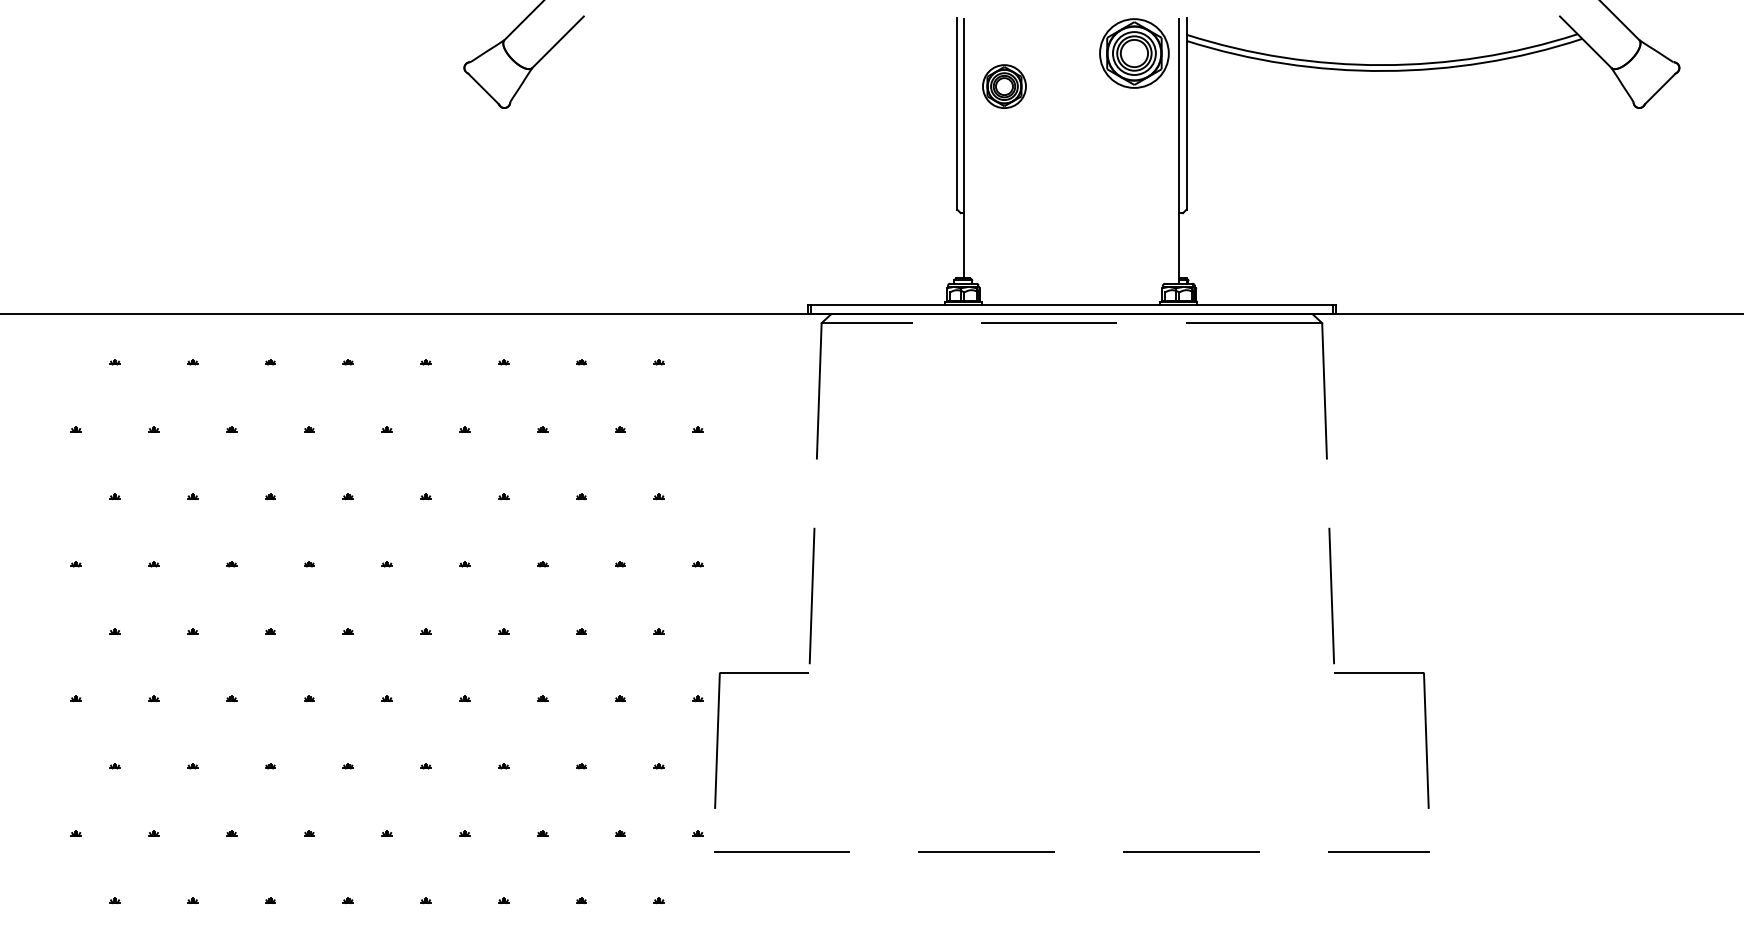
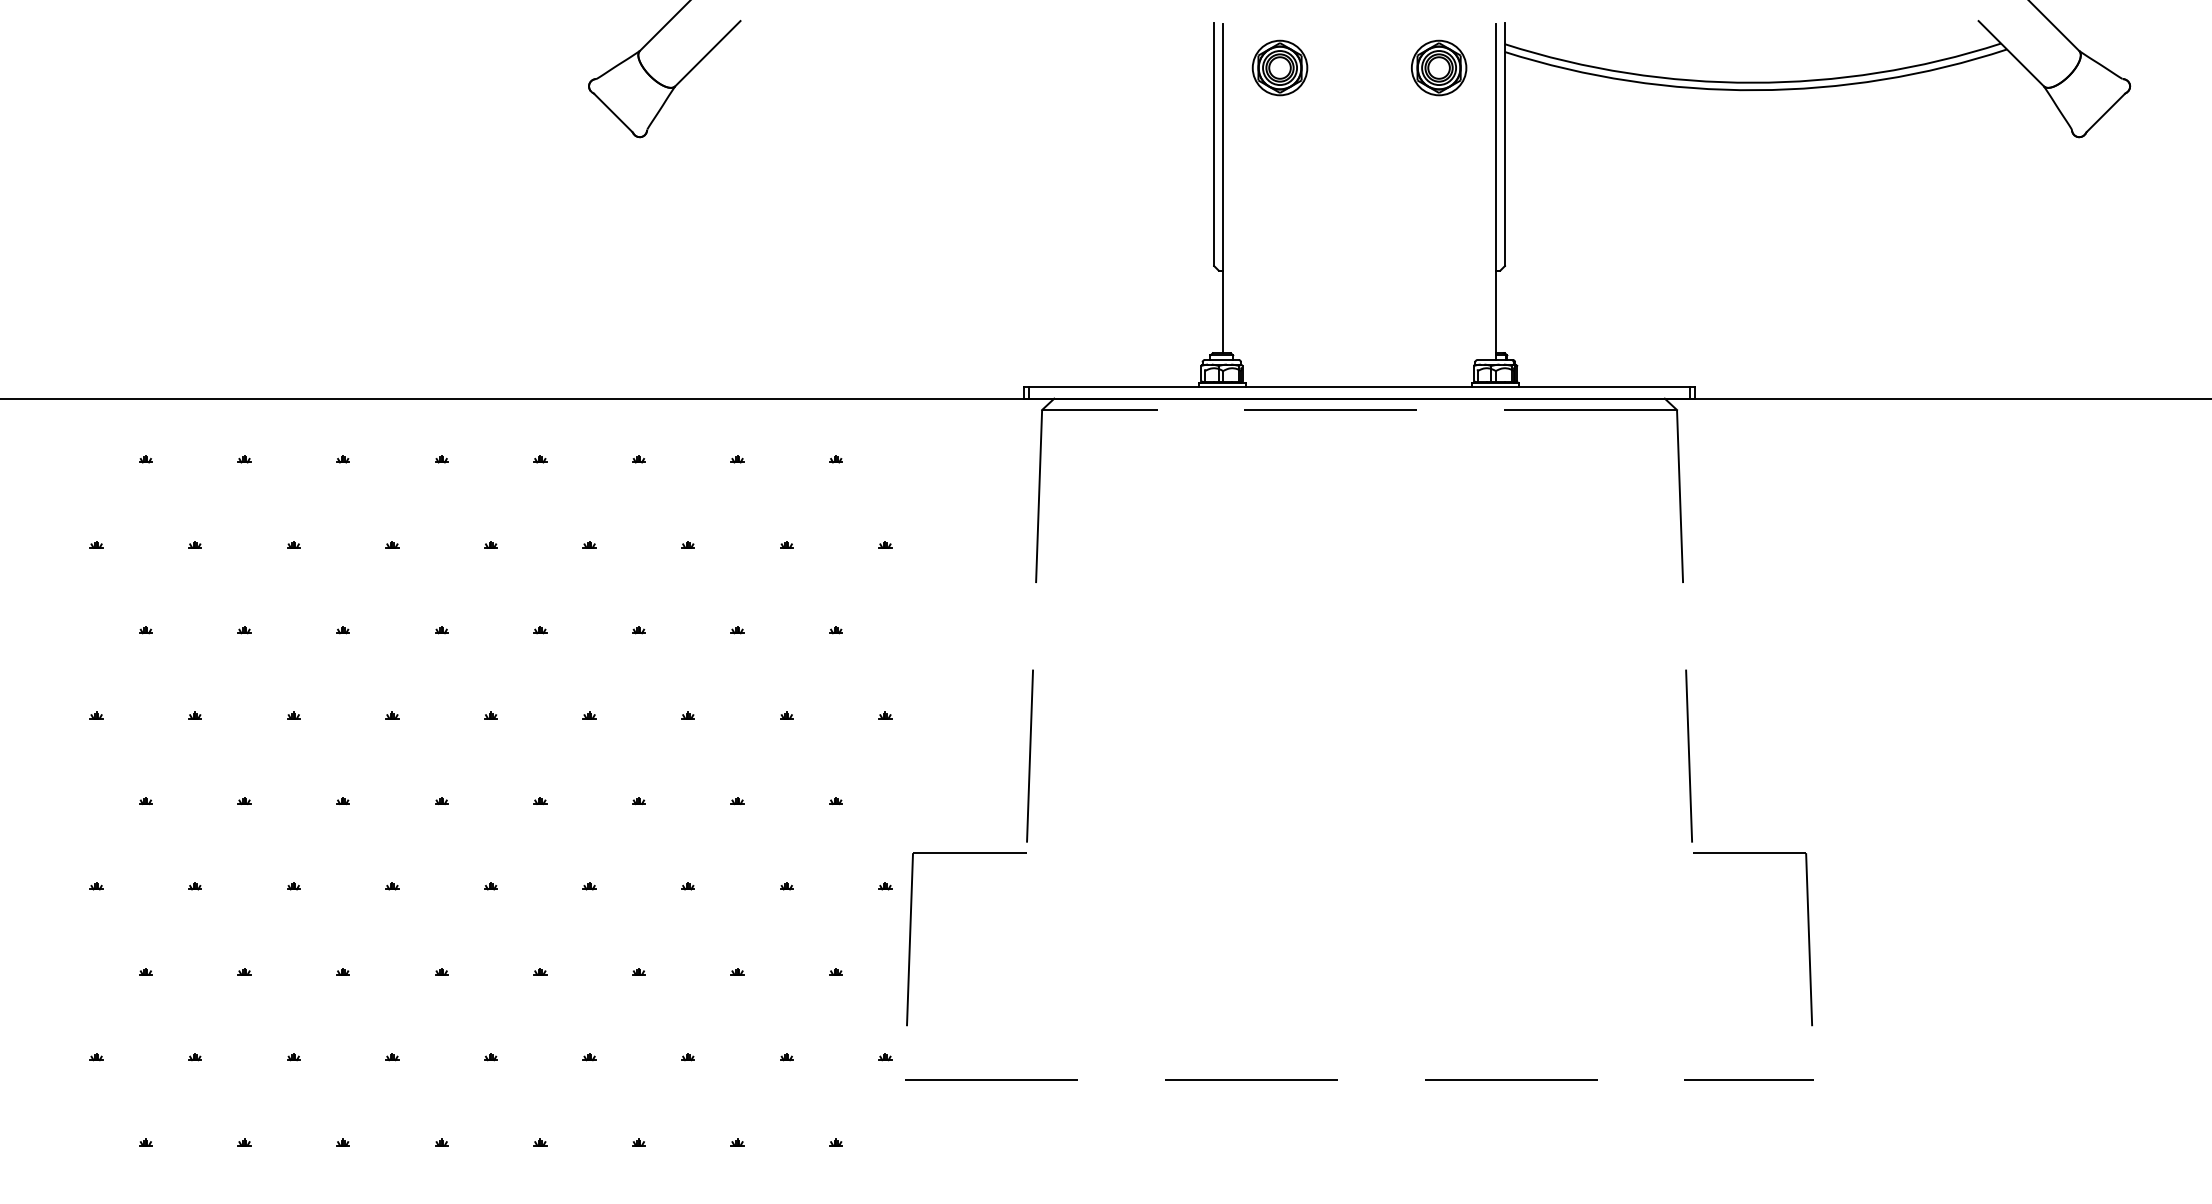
part: (1134, 53) -> (1439, 67), size x0.62
part: (1004, 86) -> (1279, 67), moved

